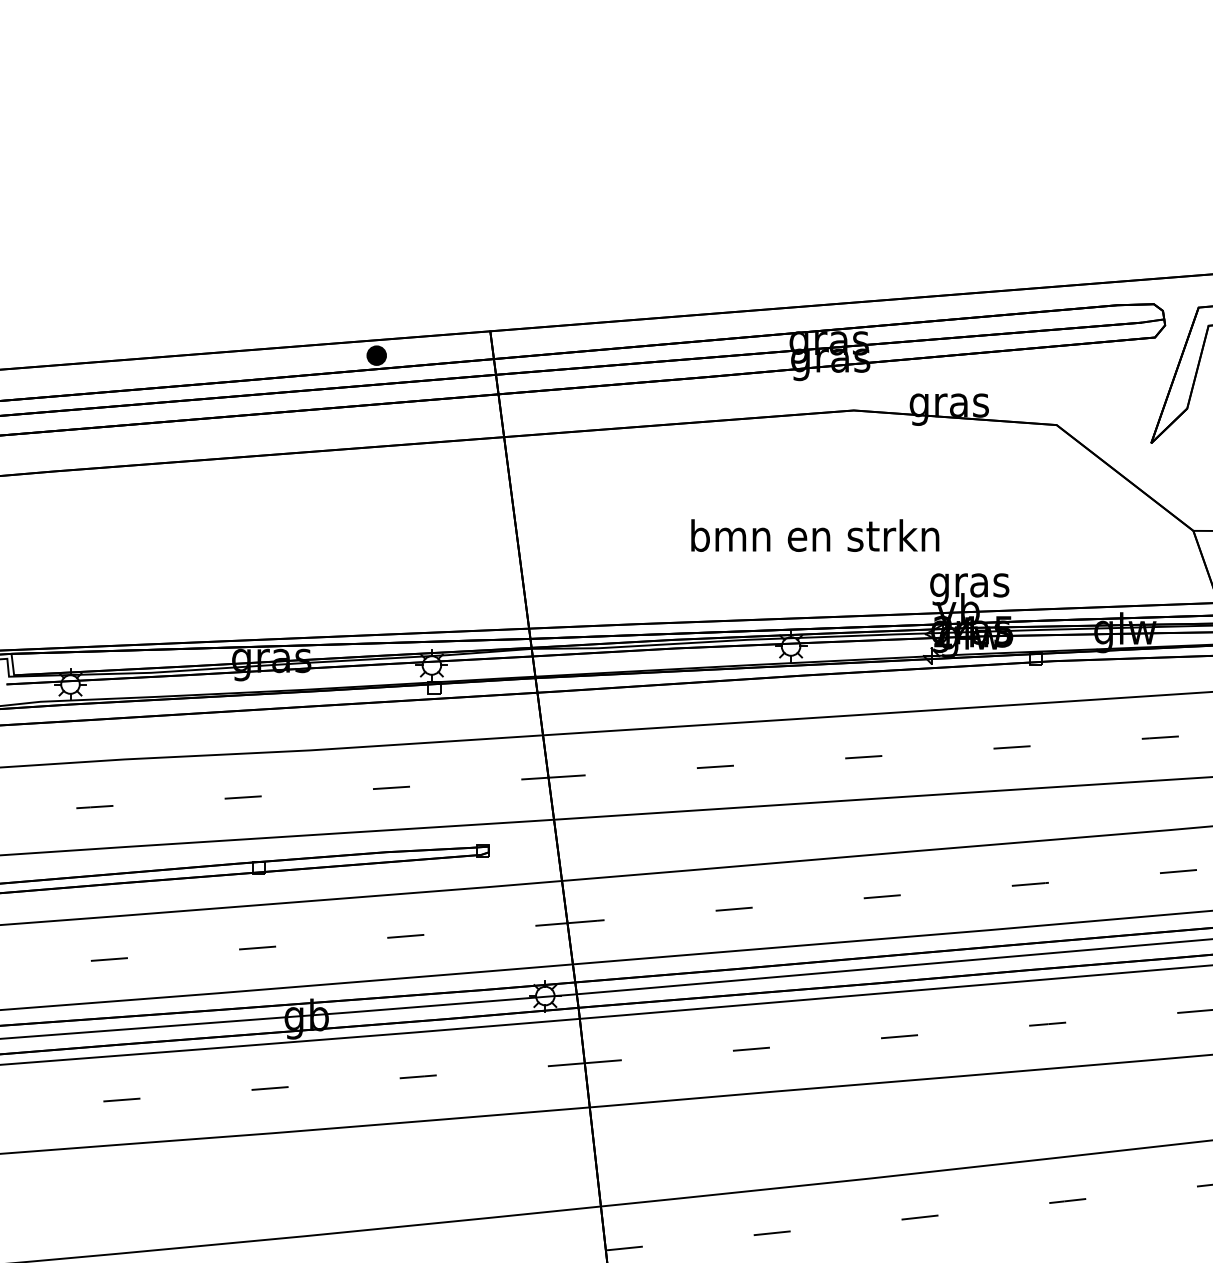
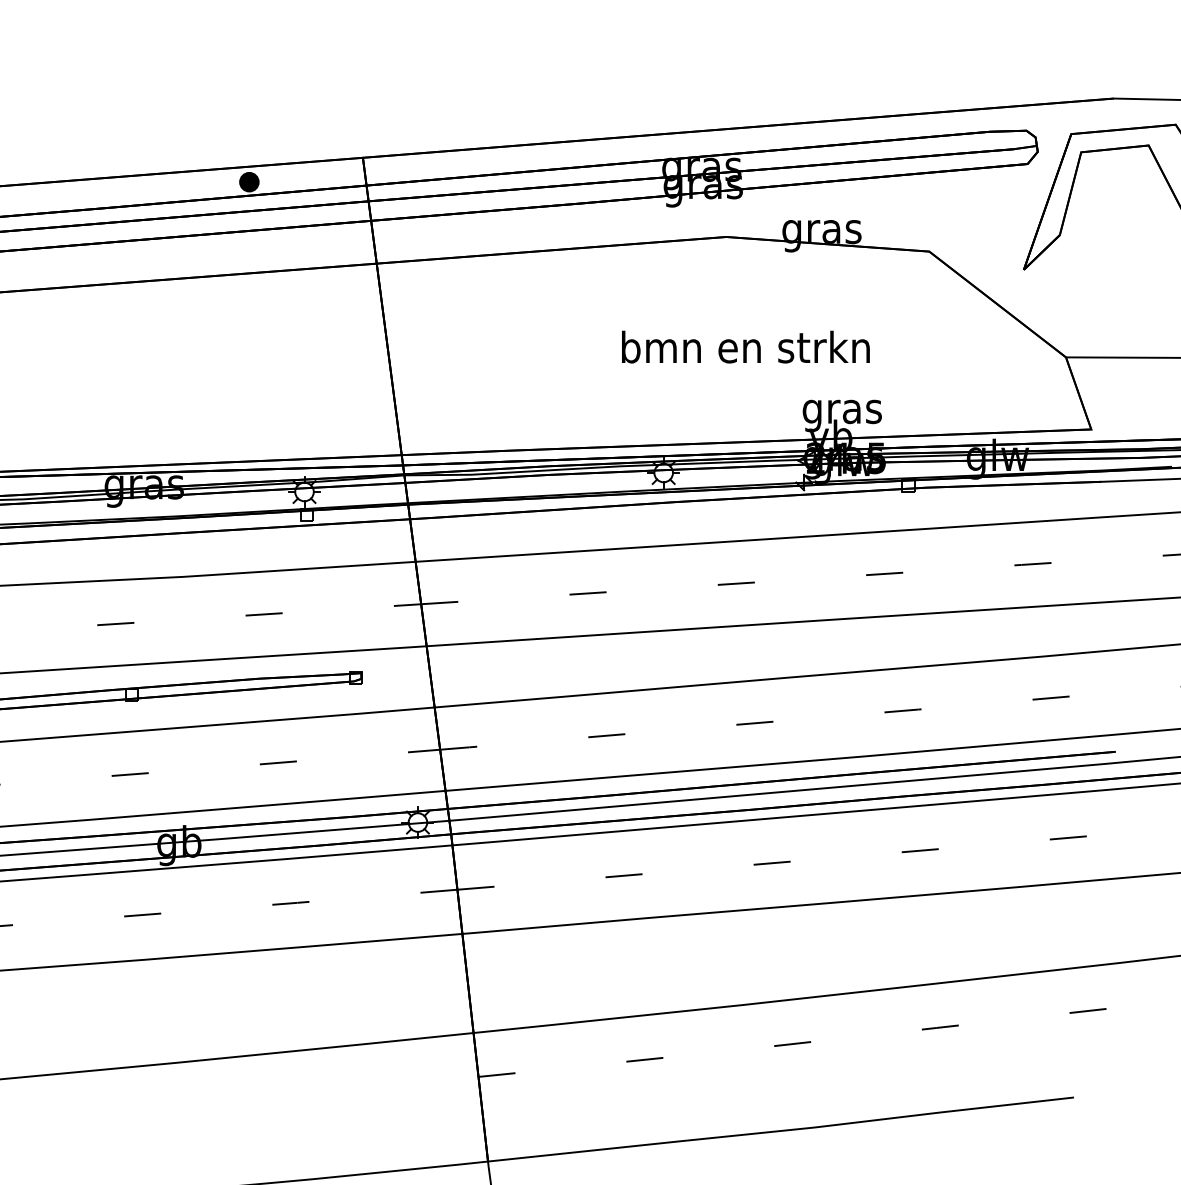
text: (815, 535) -> (746, 347), moved

